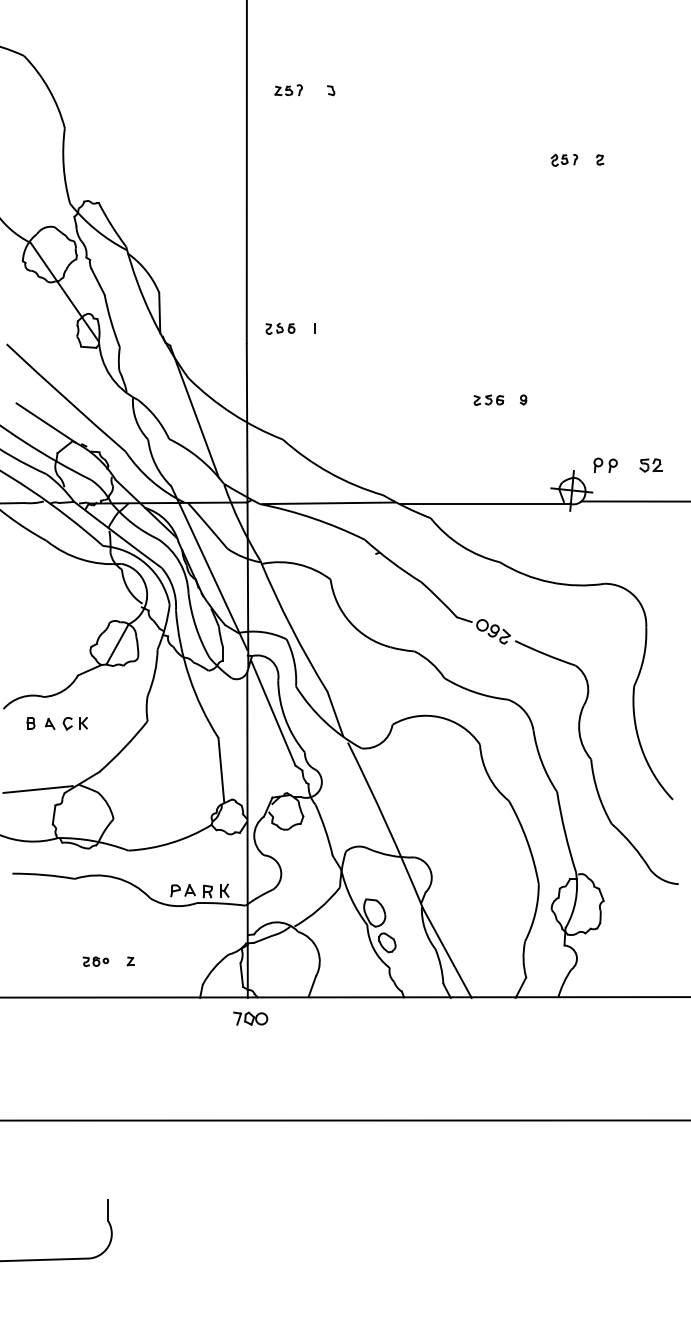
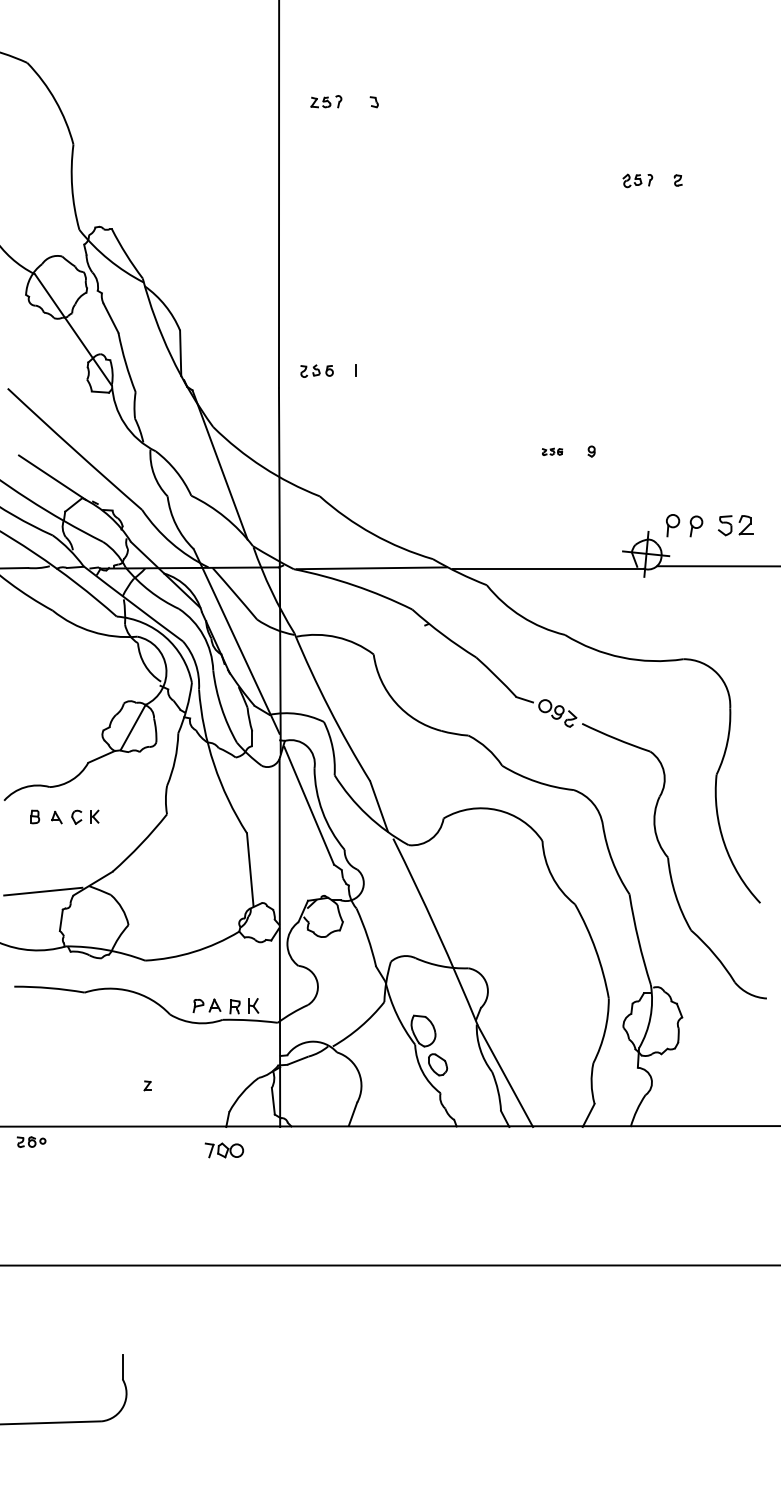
part: (488, 399) -> (552, 451), size x0.6
part: (604, 464) -> (683, 524), size x1.4
part: (650, 465) -> (735, 525), size x1.4
part: (95, 961) -> (31, 1141), moved
part: (250, 1018) -> (224, 1150), moved

